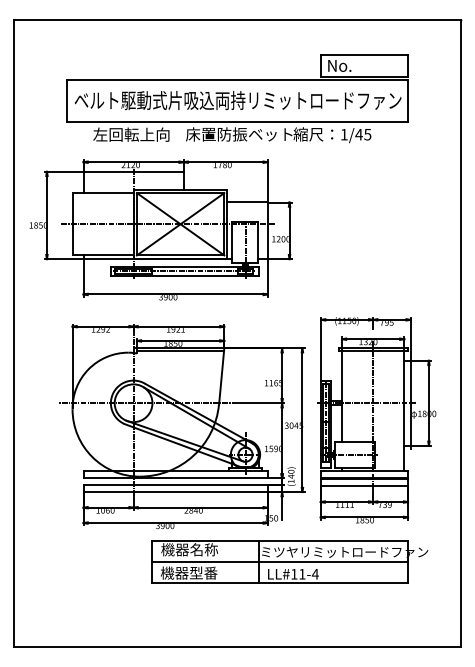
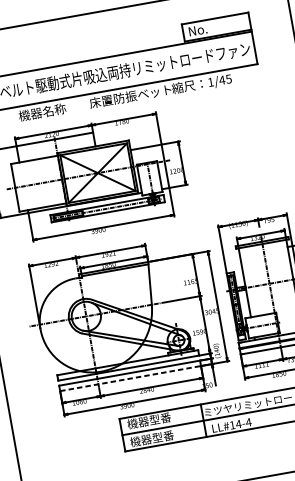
text: (131, 134) -> (48, 111), 左回転上向 -> 機器名称
line: (176, 492) -> (131, 378), solid -> dashed
text: (204, 549) -> (160, 418), 機器名称 -> 機器型番
text: (301, 574) -> (238, 424), LL#11-4 -> LL#14-4

